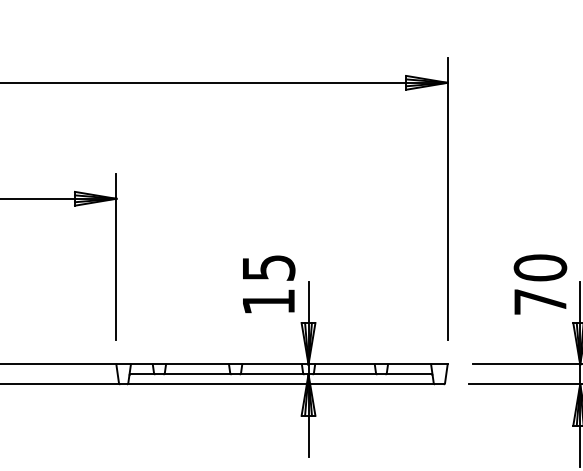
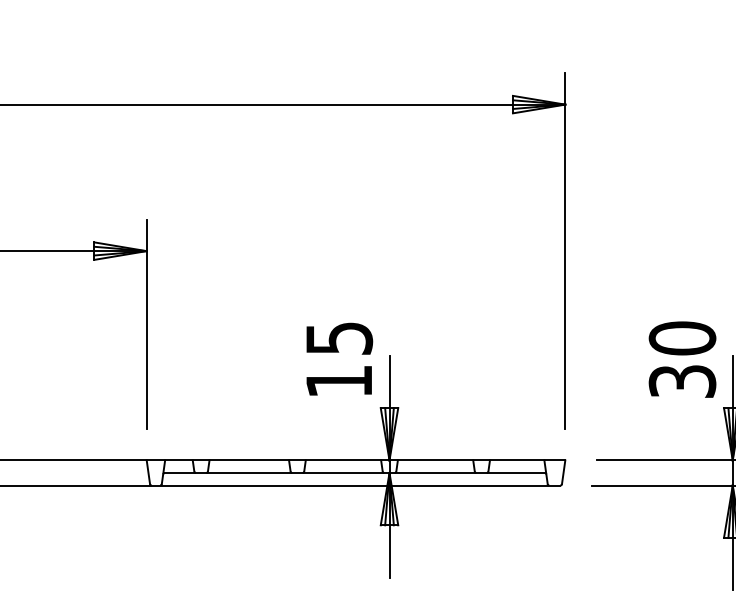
text: (540, 301) -> (682, 381), 70 -> 30

